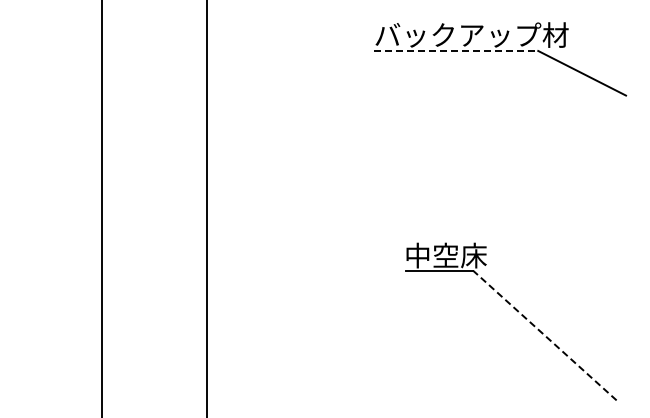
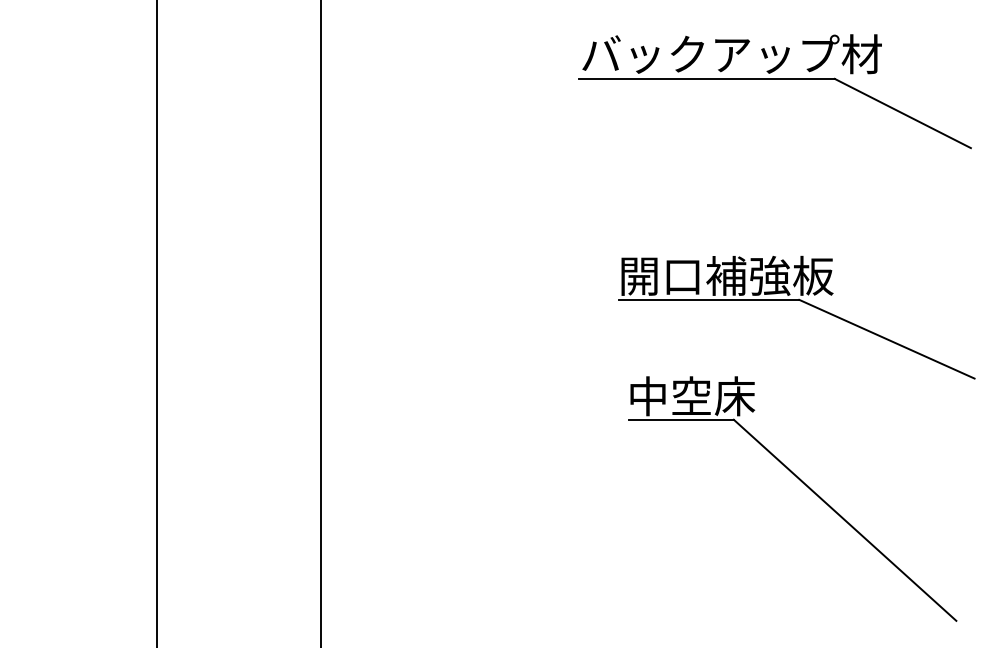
line: (456, 50) -> (707, 78), dashed -> solid
part: (517, 195) -> (802, 303), added
line: (544, 335) -> (844, 520), dashed -> solid

